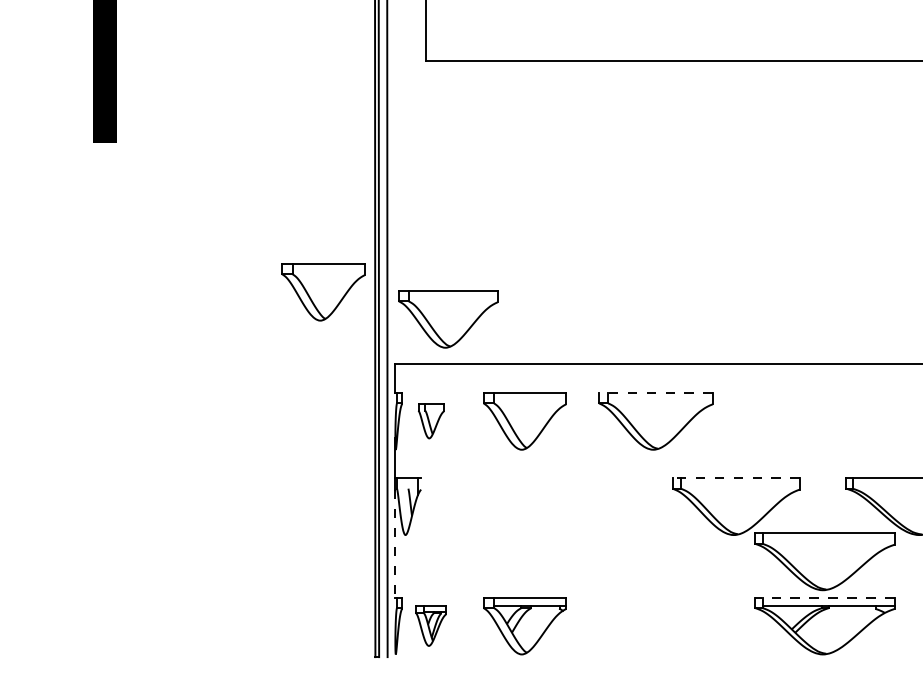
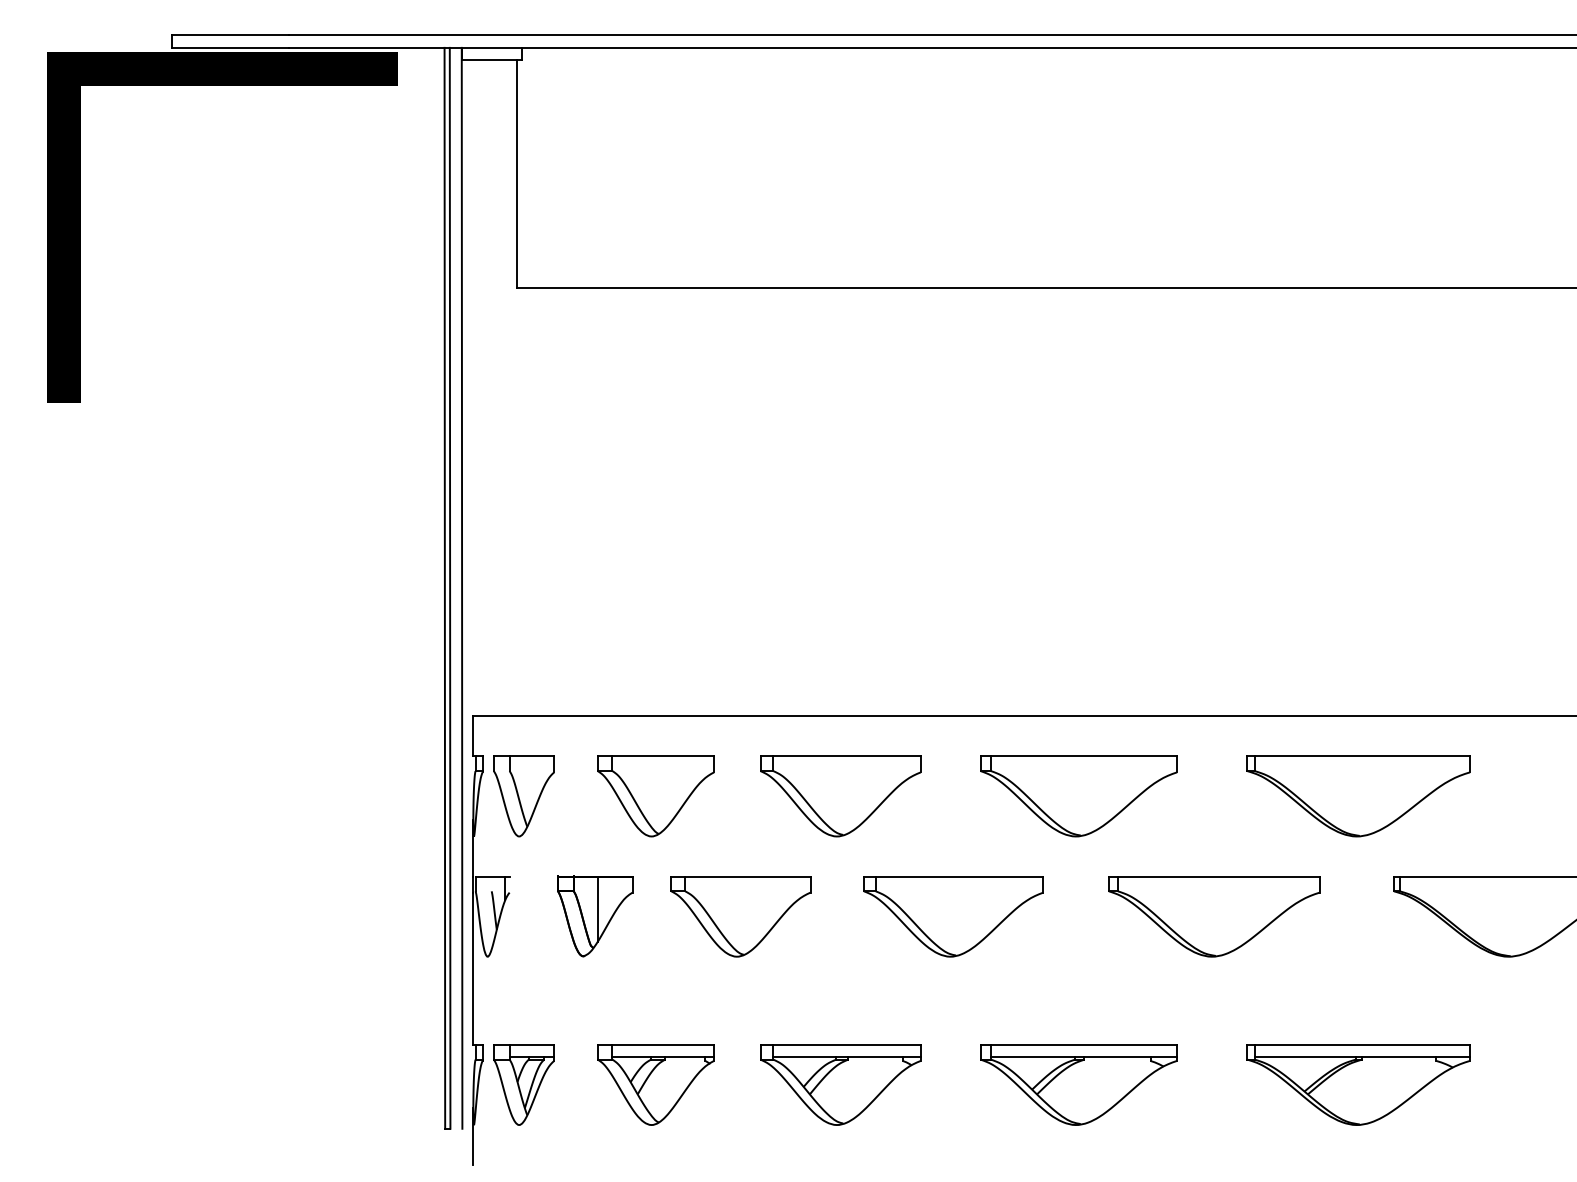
part: (323, 292) -> (371, 614), removed
part: (448, 319) -> (740, 916), moved
line: (655, 393) -> (840, 756), dashed -> solid
part: (430, 421) -> (523, 796), size x1.67
line: (736, 478) -> (953, 876), dashed -> solid
part: (482, 506) -> (595, 916), added
line: (395, 544) -> (473, 969), dashed -> solid
part: (824, 561) -> (1078, 796), moved
line: (824, 597) -> (1078, 1044), dashed -> solid
part: (430, 625) -> (523, 1084), size x1.43
part: (655, 625) -> (840, 1084), added
line: (395, 662) -> (473, 1136), added

